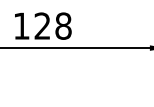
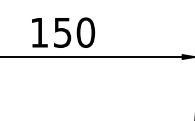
text: (53, 25) -> (74, 32), 128 -> 150

